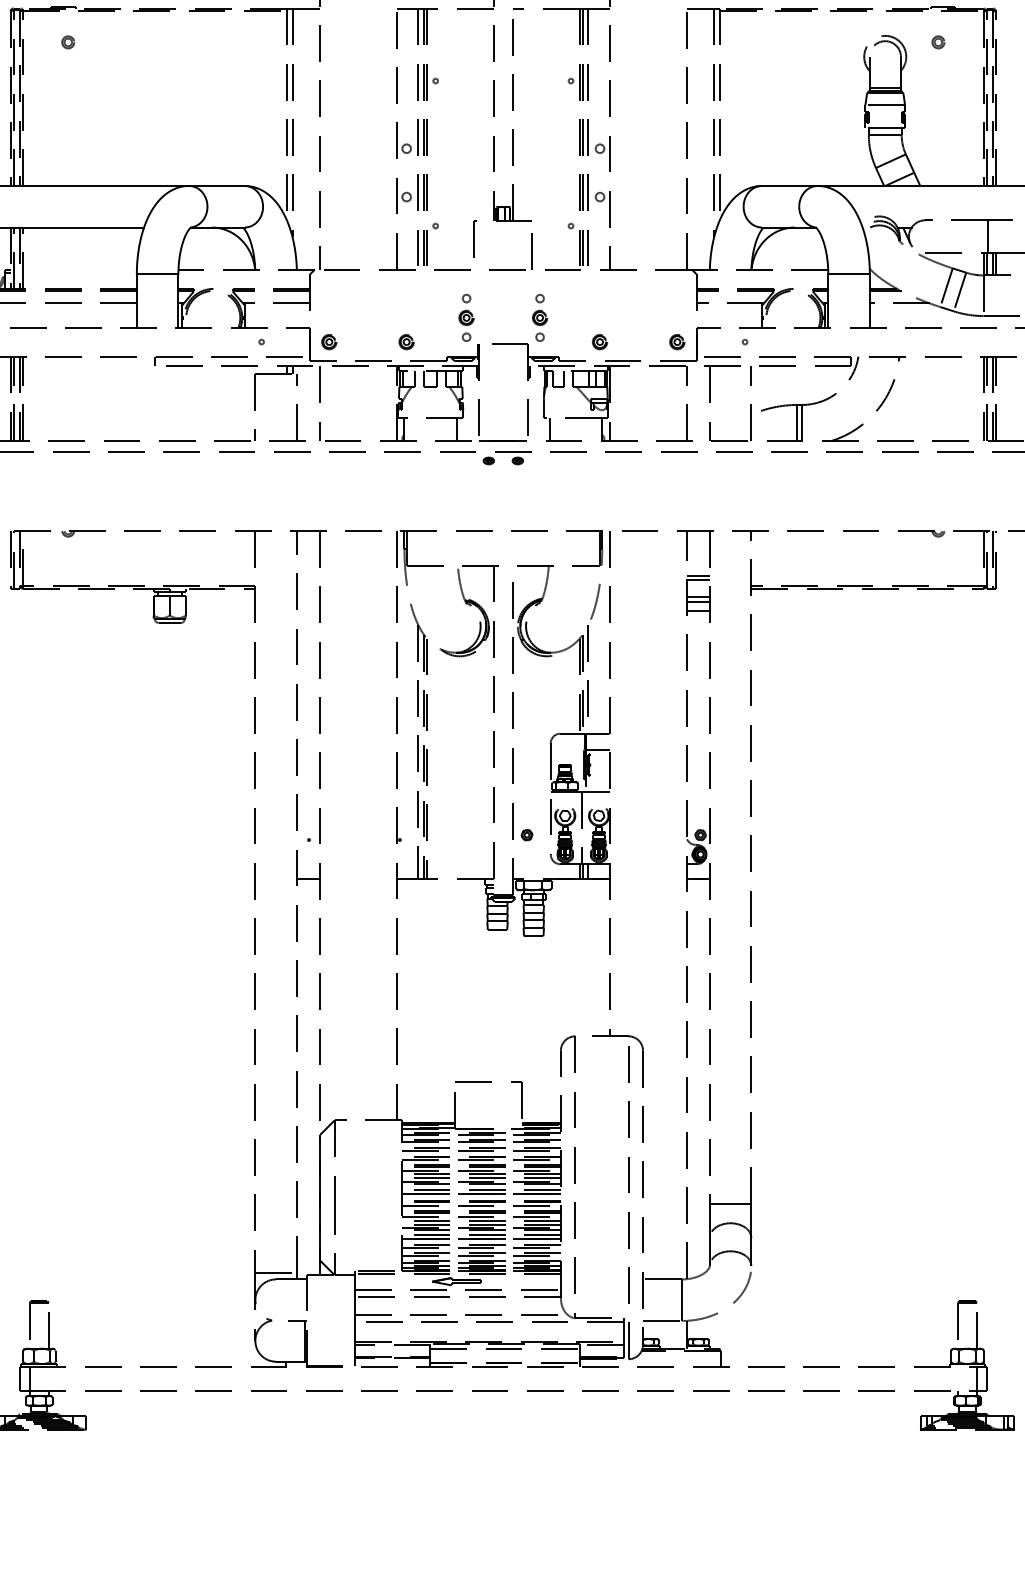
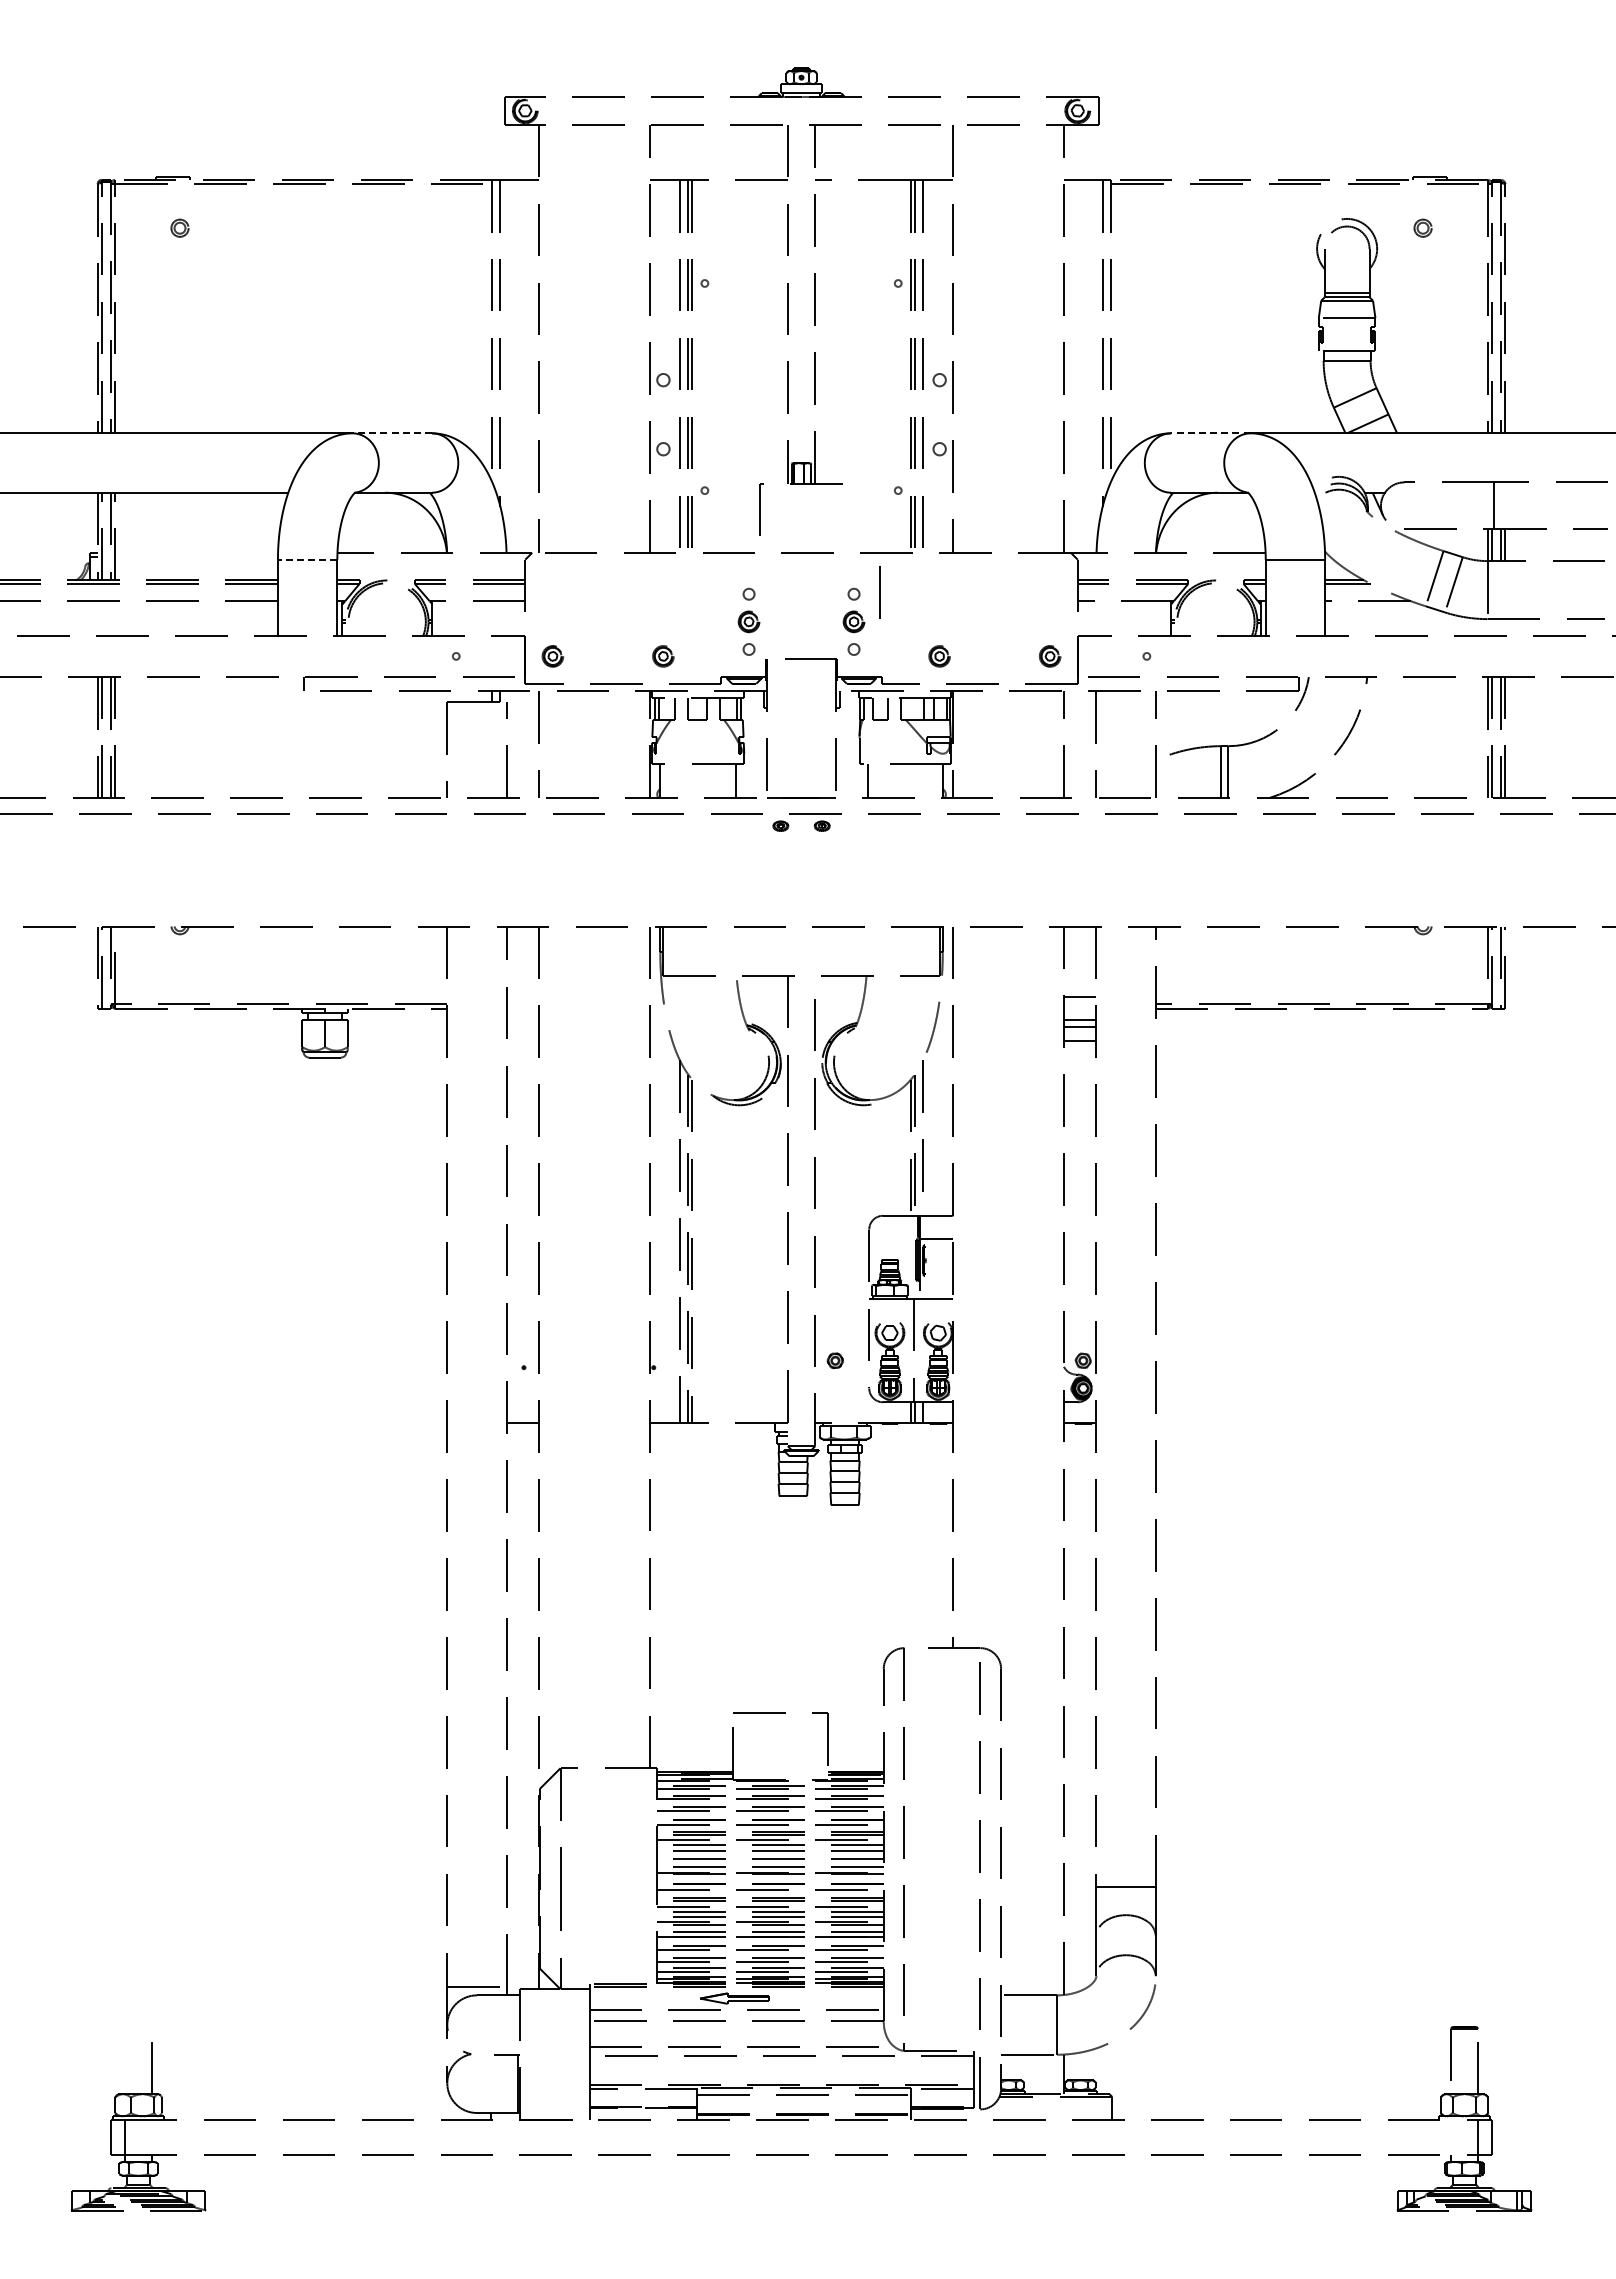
line: (217, 186) -> (392, 433), solid -> dashed
line: (789, 186) -> (1210, 433), solid -> dashed
line: (532, 251) -> (879, 592), moved
line: (157, 274) -> (307, 559), solid -> dashed
line: (697, 575) -> (1079, 989), removed
line: (481, 1182) -> (770, 1856), removed
part: (30, 1320) -> (125, 2053), removed

